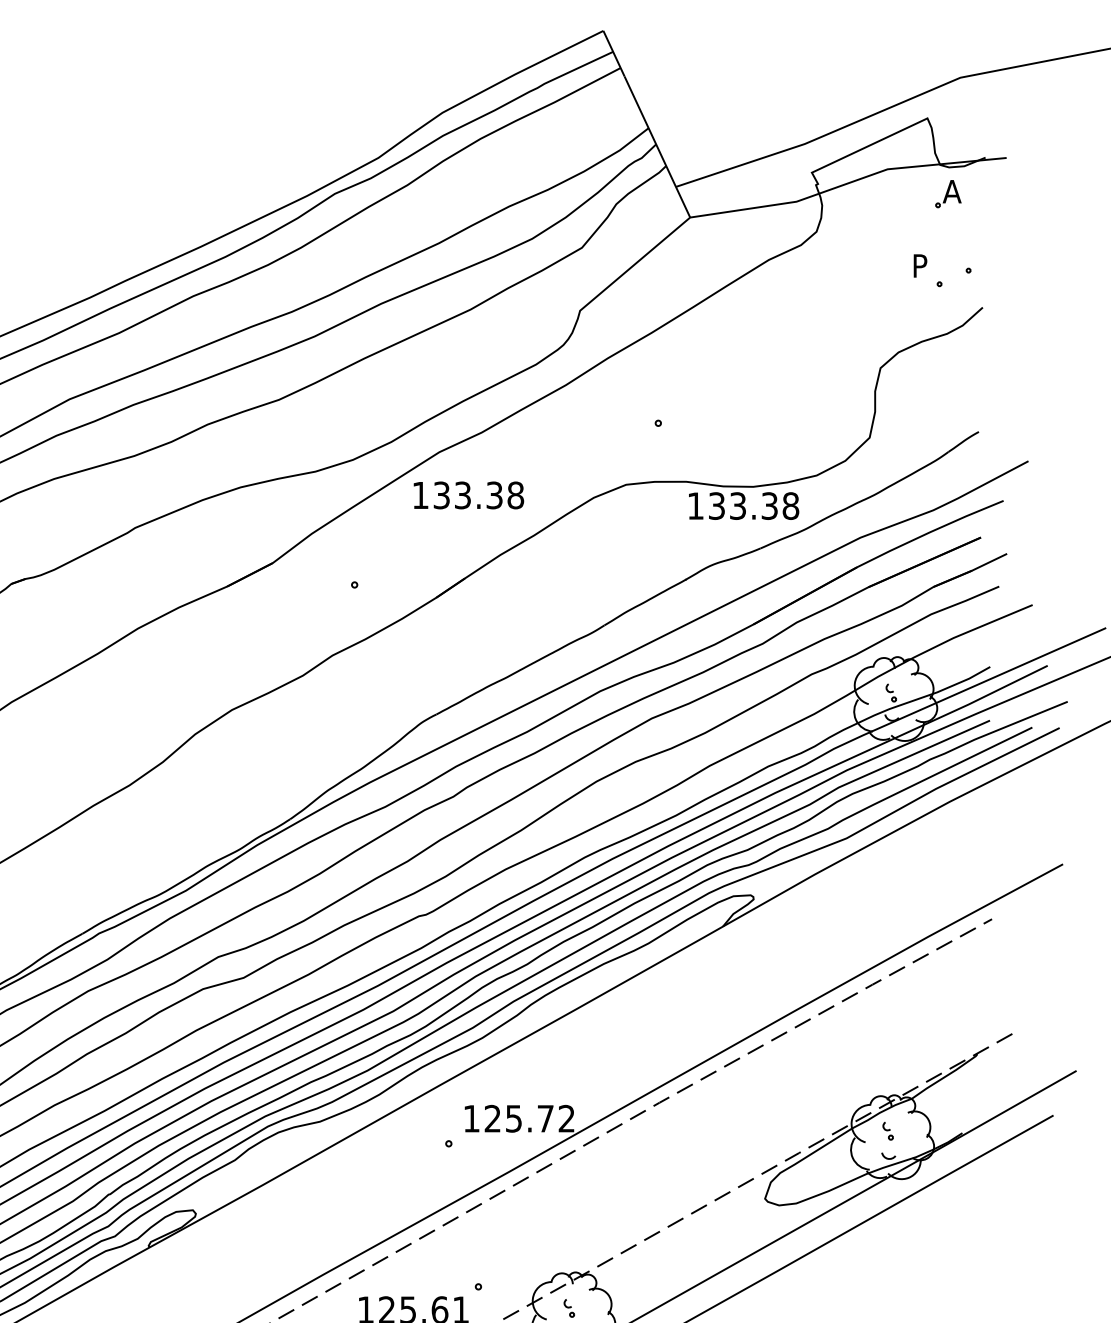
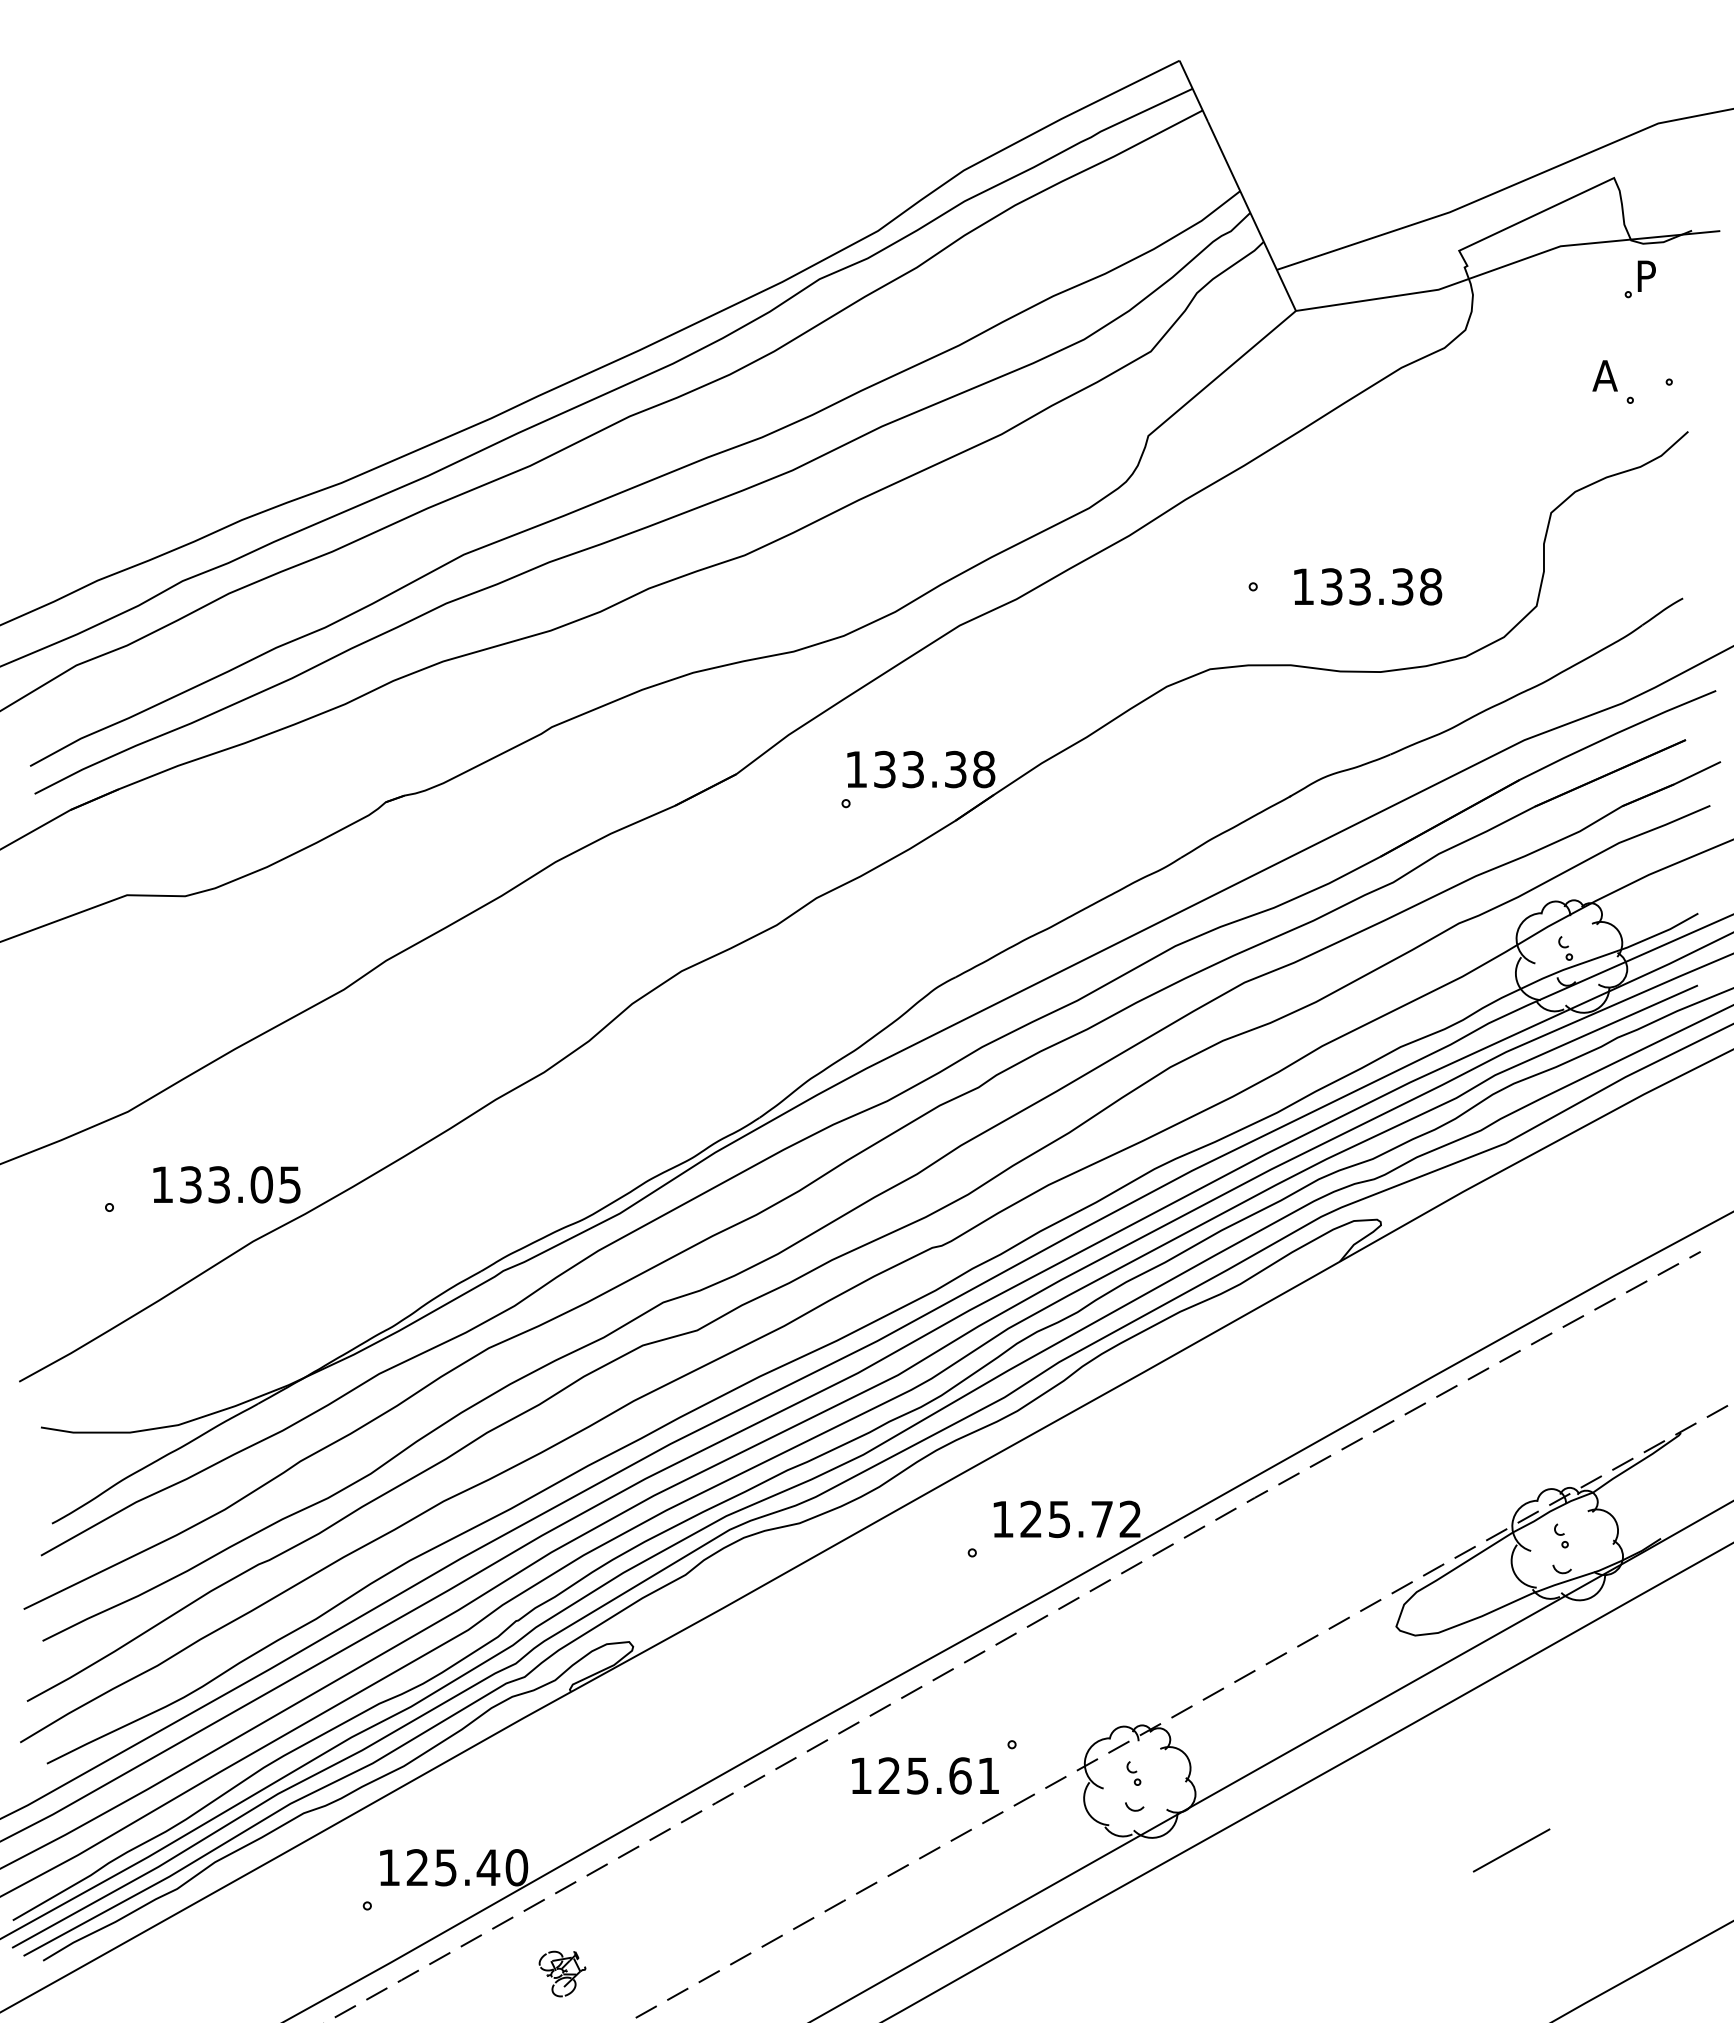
text: (951, 191) -> (1646, 275), A -> P
text: (920, 265) -> (1604, 375), P -> A
text: (469, 495) -> (921, 769), moved
text: (744, 505) -> (1368, 586), moved

